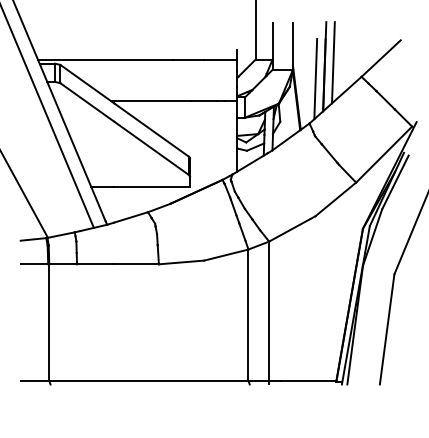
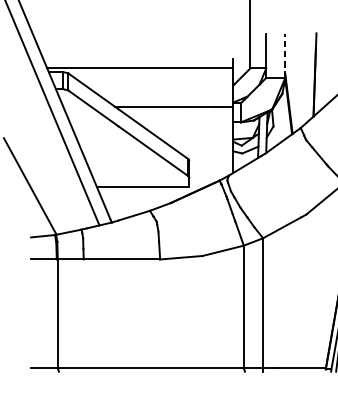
line: (292, 46) -> (284, 56), solid -> dashed
line: (333, 62) -> (323, 71), removed
line: (315, 78) -> (306, 85), removed

